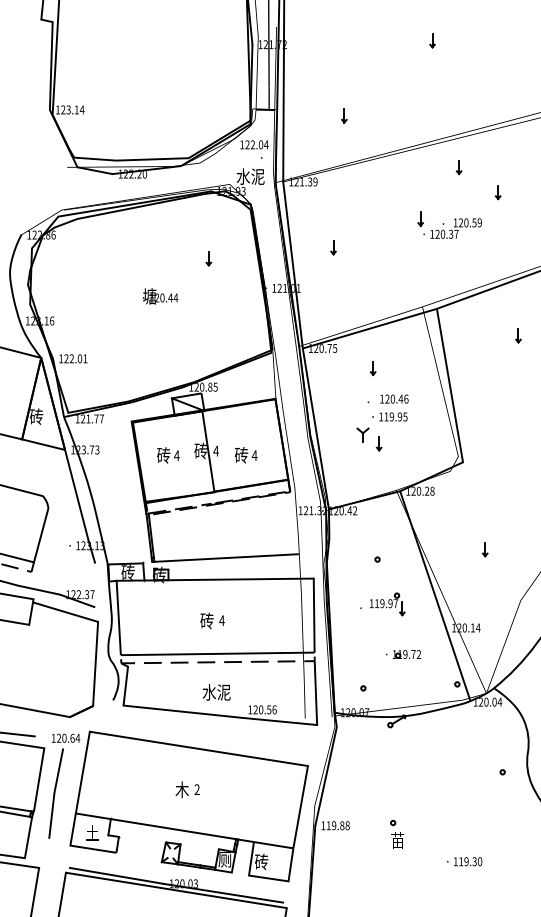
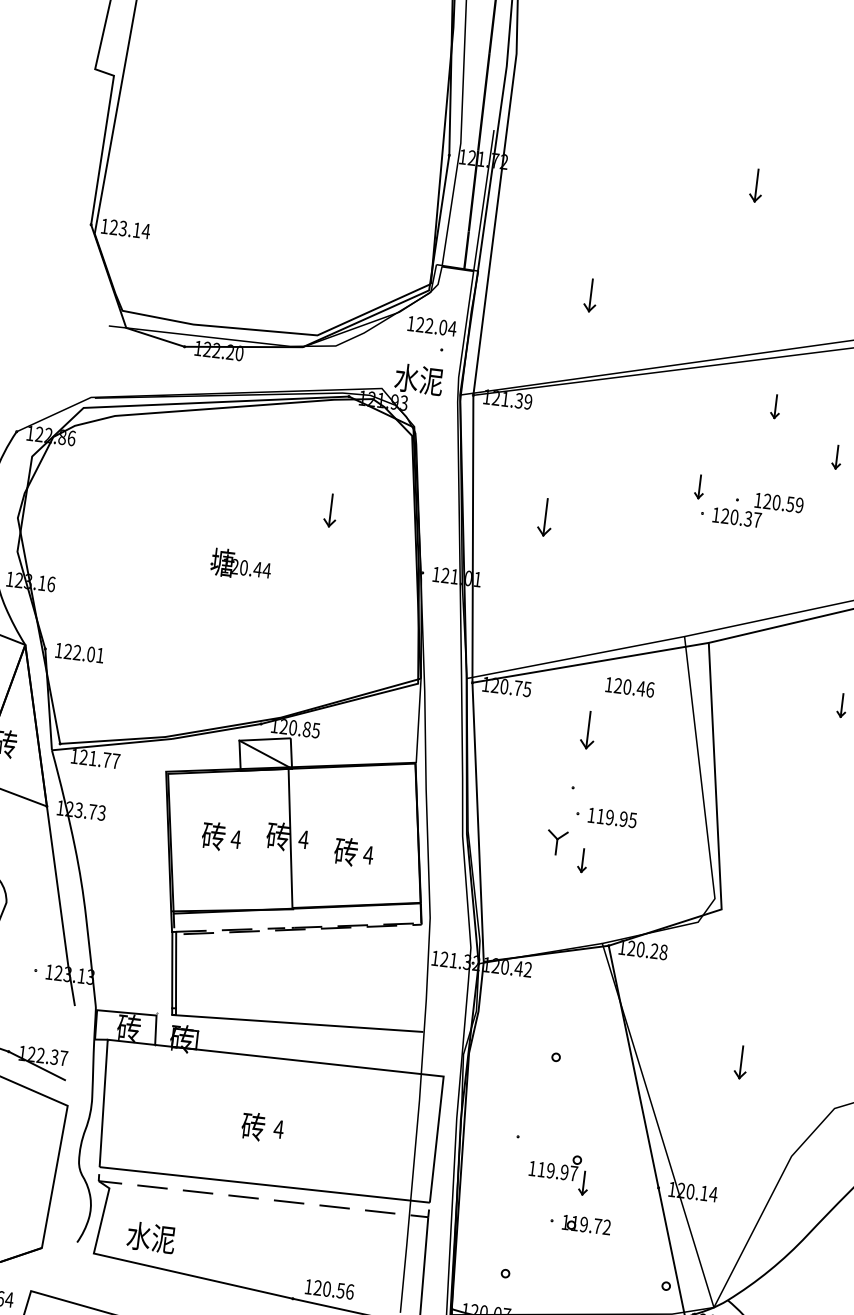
part: (432, 40) -> (756, 185), size x1.4
part: (344, 115) -> (591, 294), size x1.4
part: (333, 247) -> (545, 517), size x1.6
part: (208, 258) -> (330, 510), size x1.4
part: (372, 368) -> (586, 731), size x1.6
text: (394, 398) -> (630, 686), moved
part: (485, 549) -> (741, 1062), size x1.4
part: (387, 604) -> (559, 1173), moved
text: (216, 692) -> (150, 1237), moved

